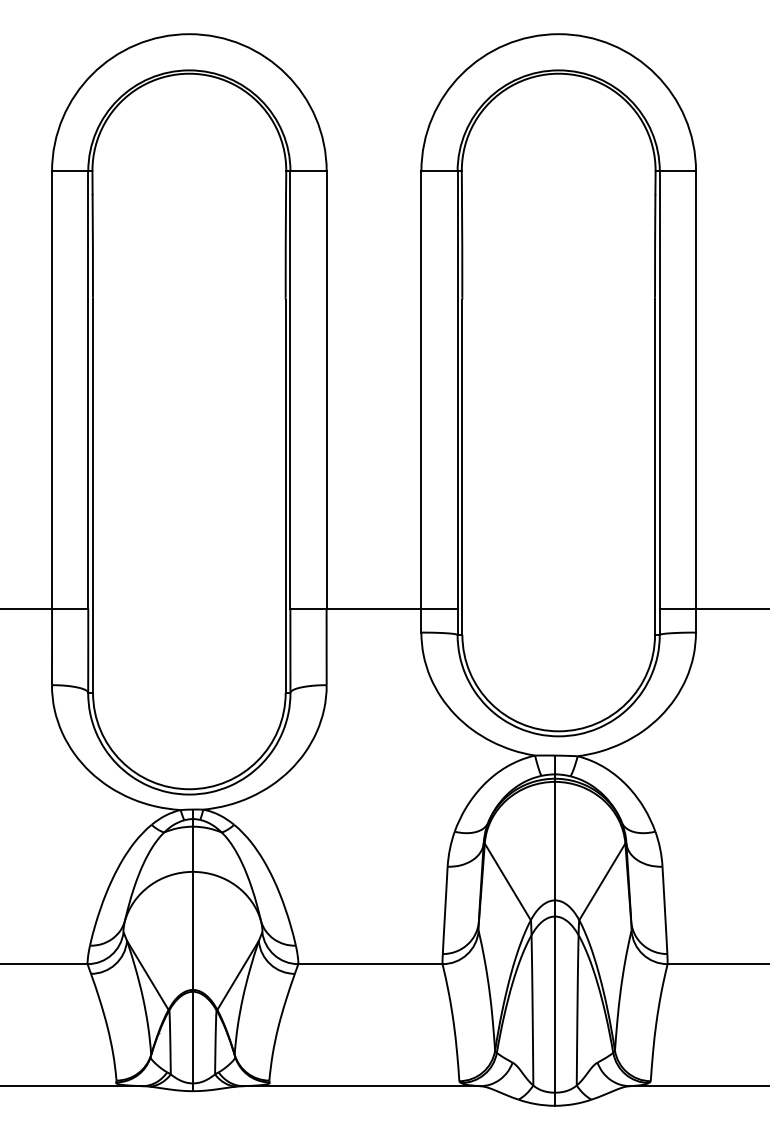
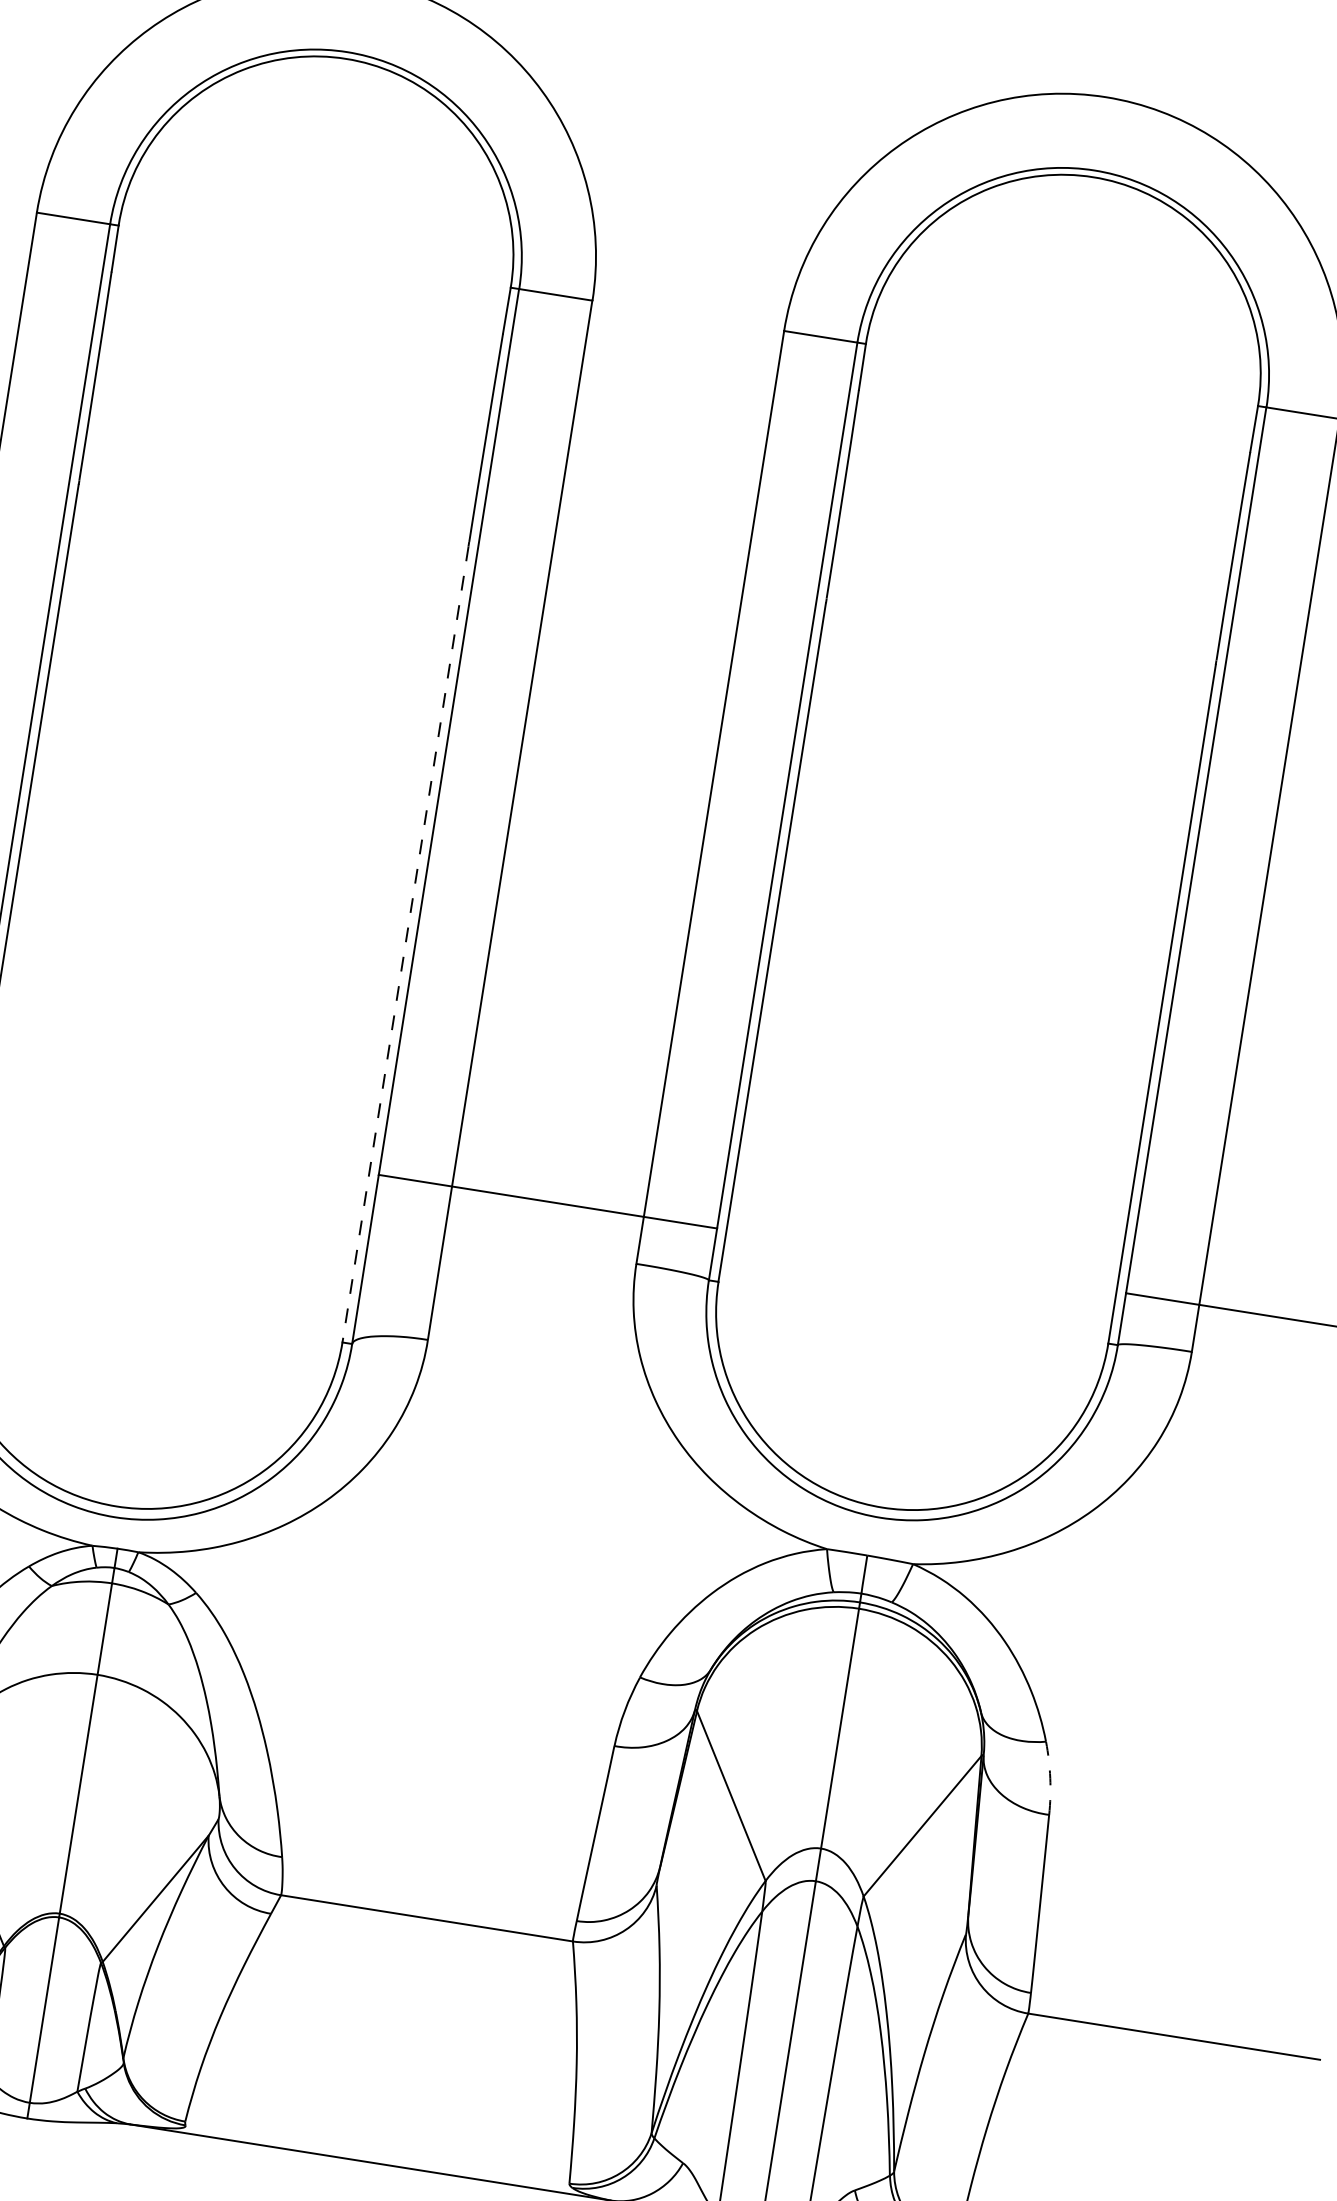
line: (285, 496) -> (405, 944), solid -> dashed
arc: (660, 848) -> (1050, 1777), solid -> dashed

